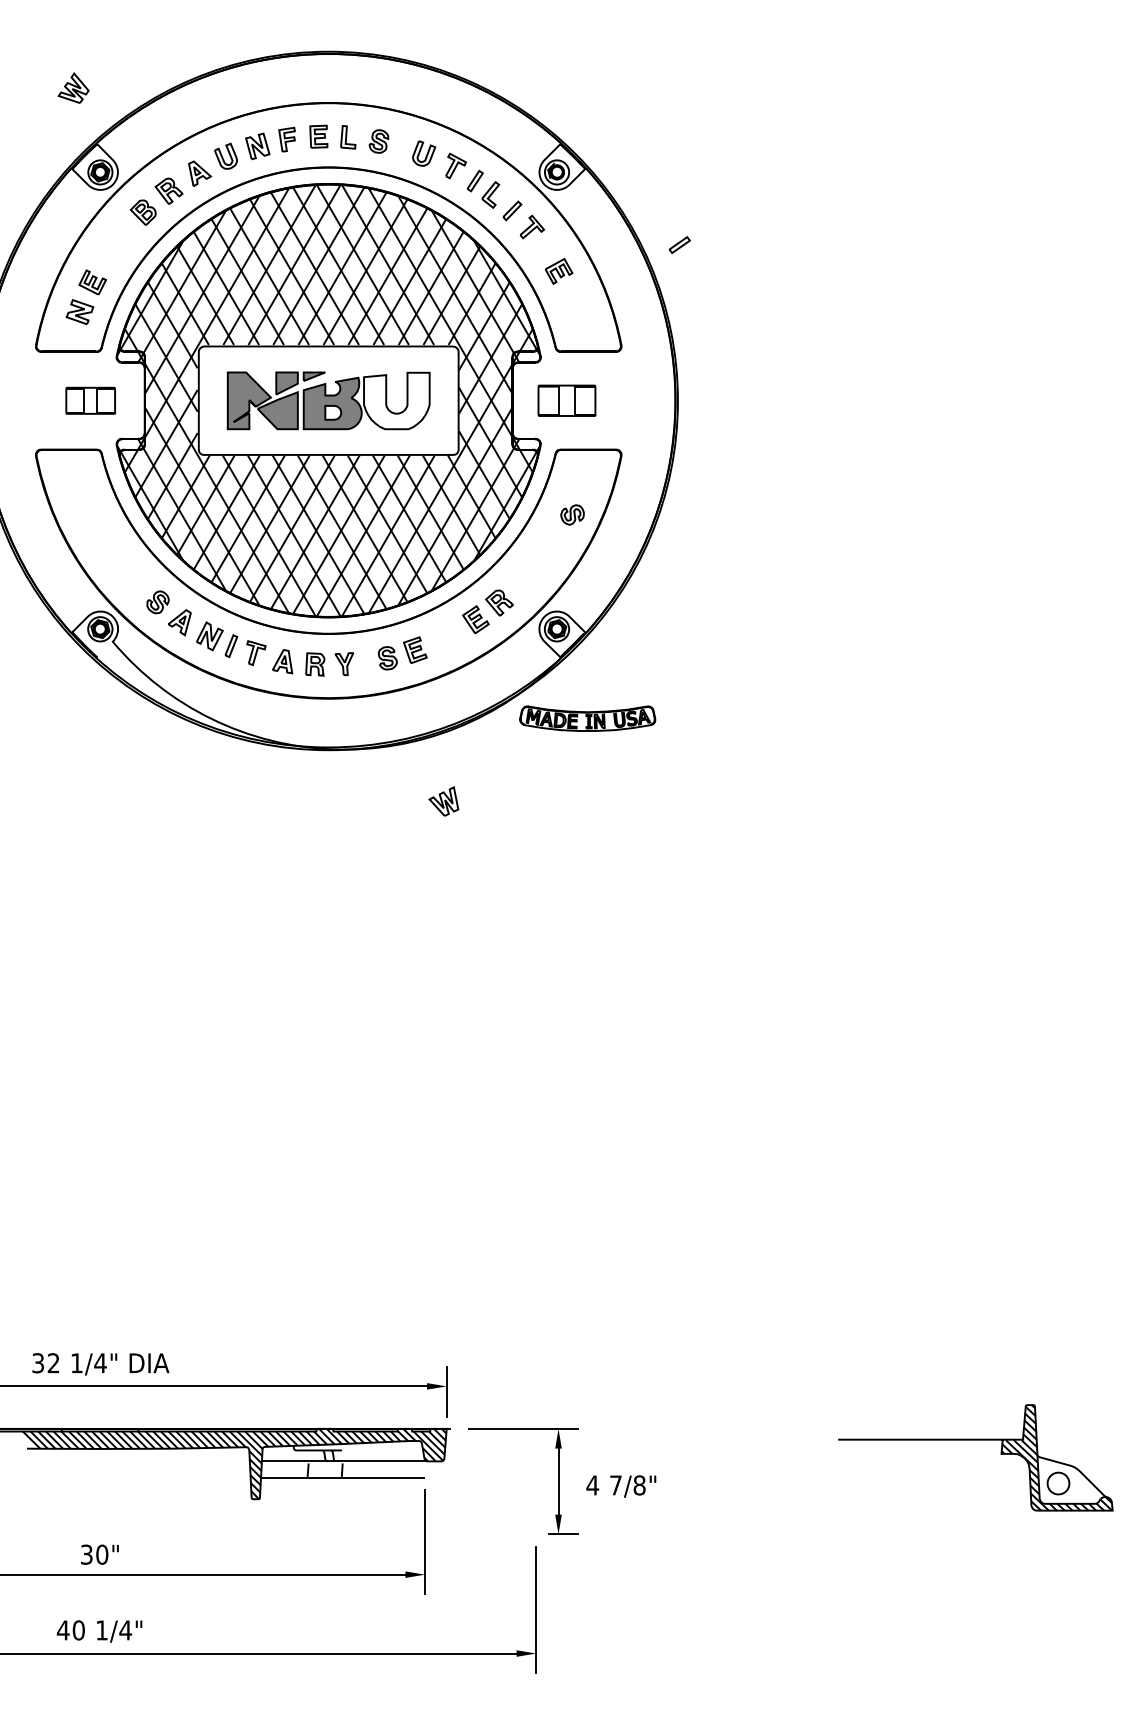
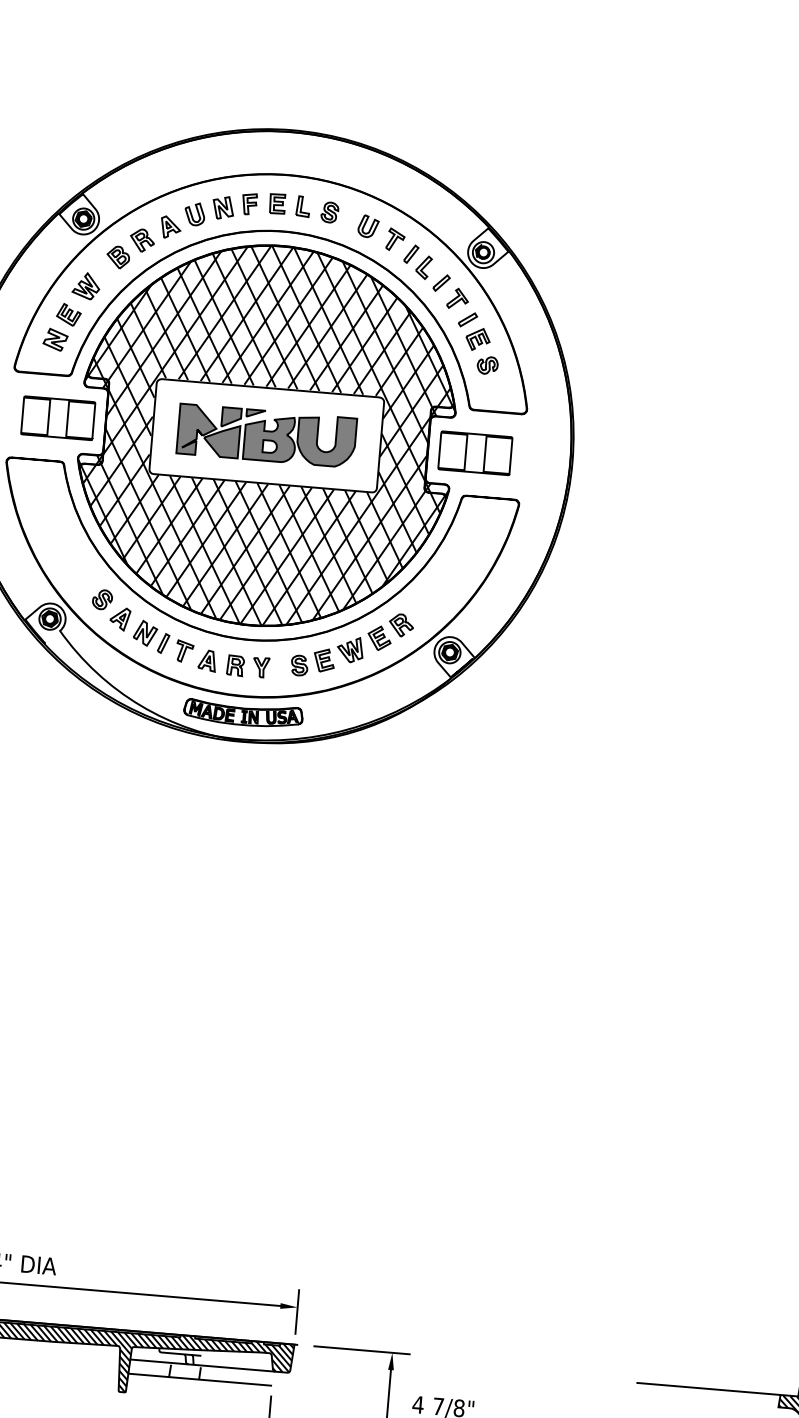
part: (73, 87) -> (86, 285), moved
part: (679, 244) -> (467, 319), moved
part: (90, 400) -> (58, 418), size x1.67
fill: (396, 400) -> (326, 440), added
part: (566, 400) -> (475, 453), size x1.43
part: (572, 514) -> (487, 365), moved
part: (587, 718) -> (243, 713), moved
part: (443, 801) -> (350, 649), moved

